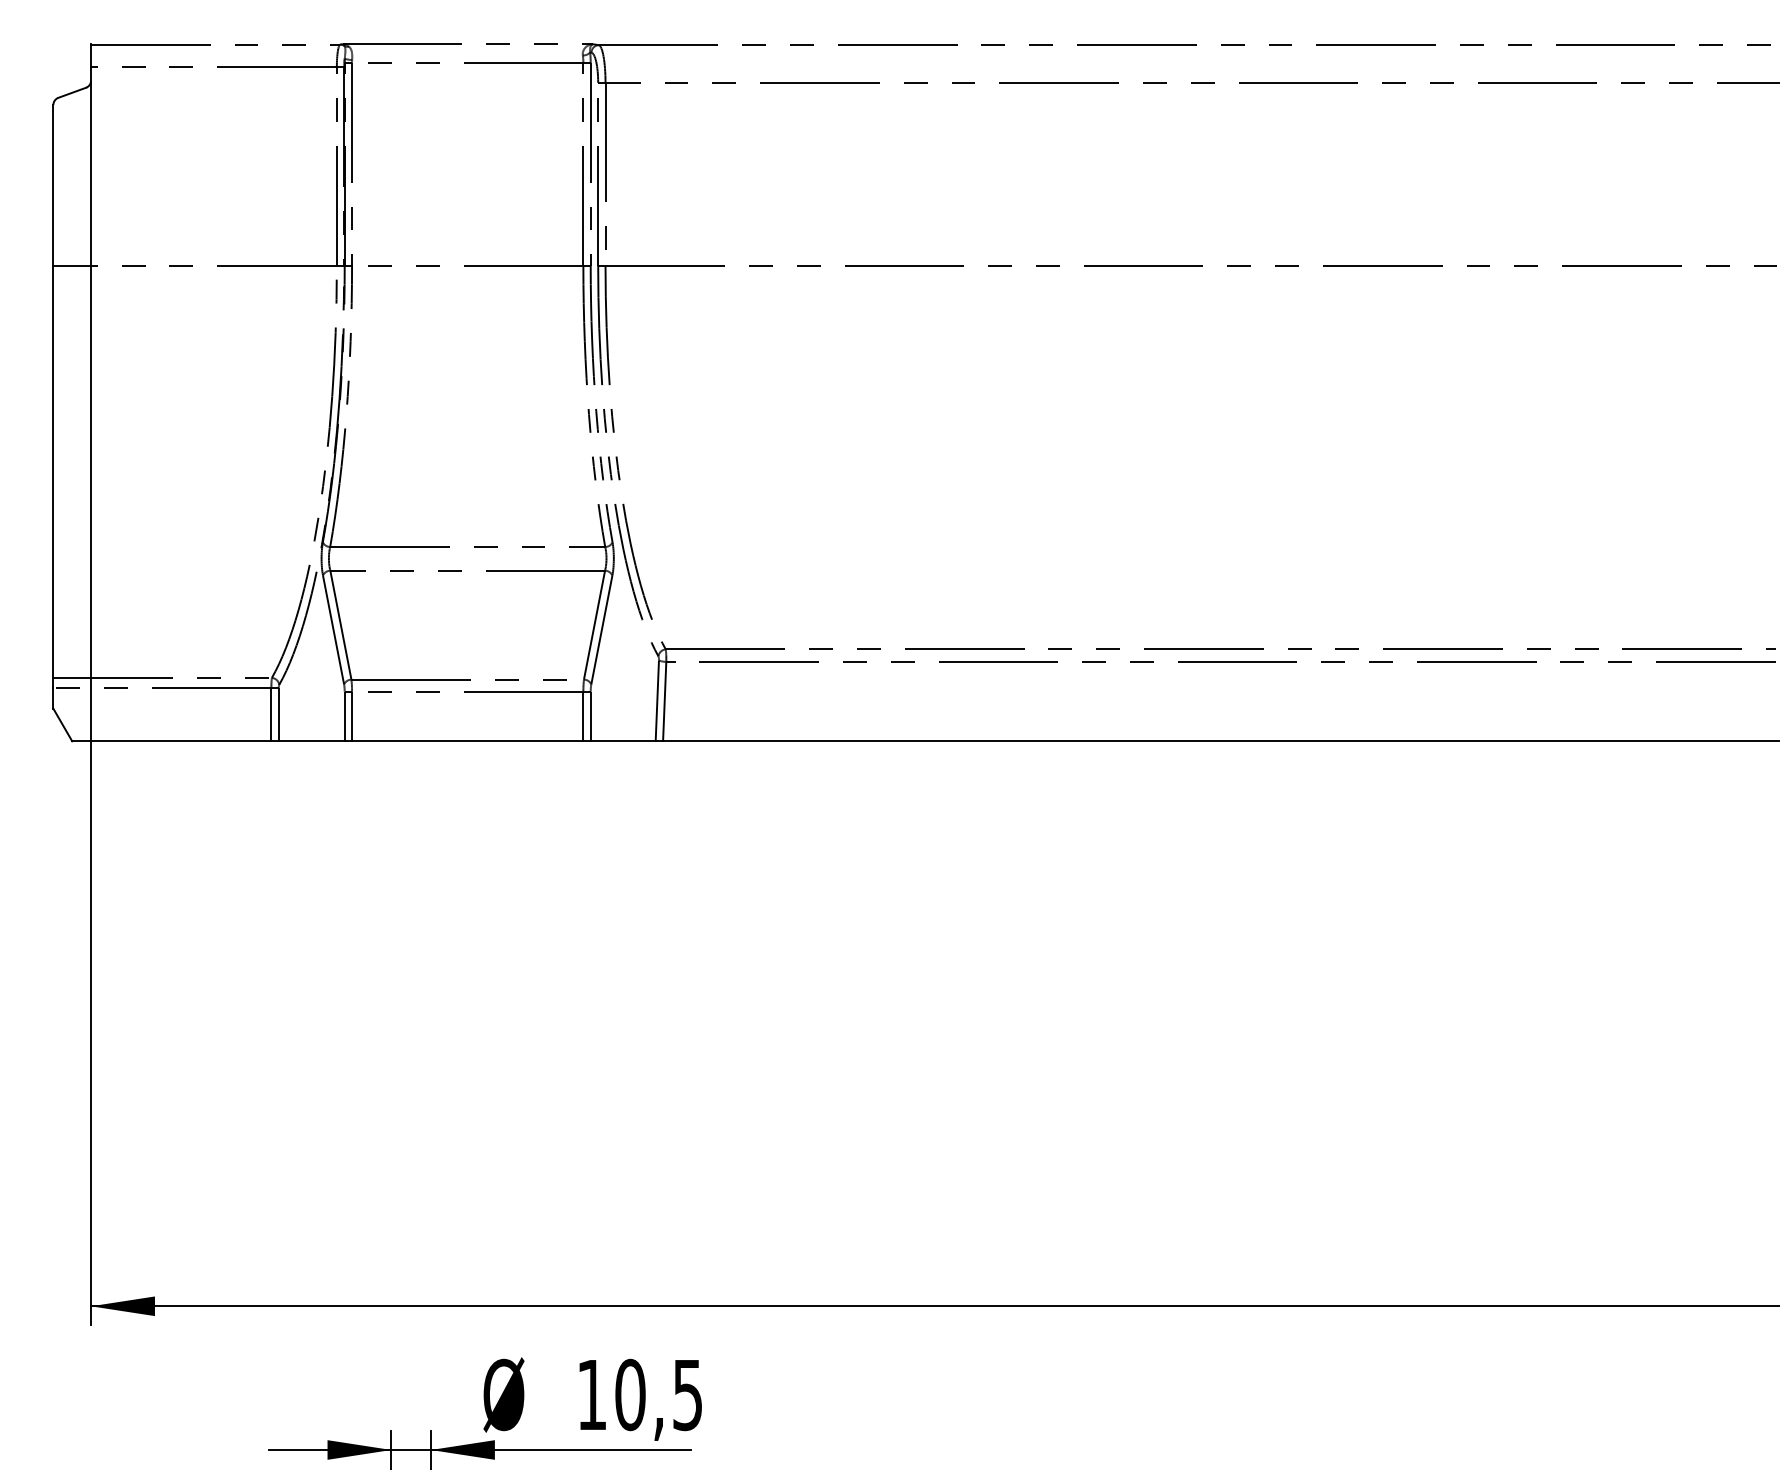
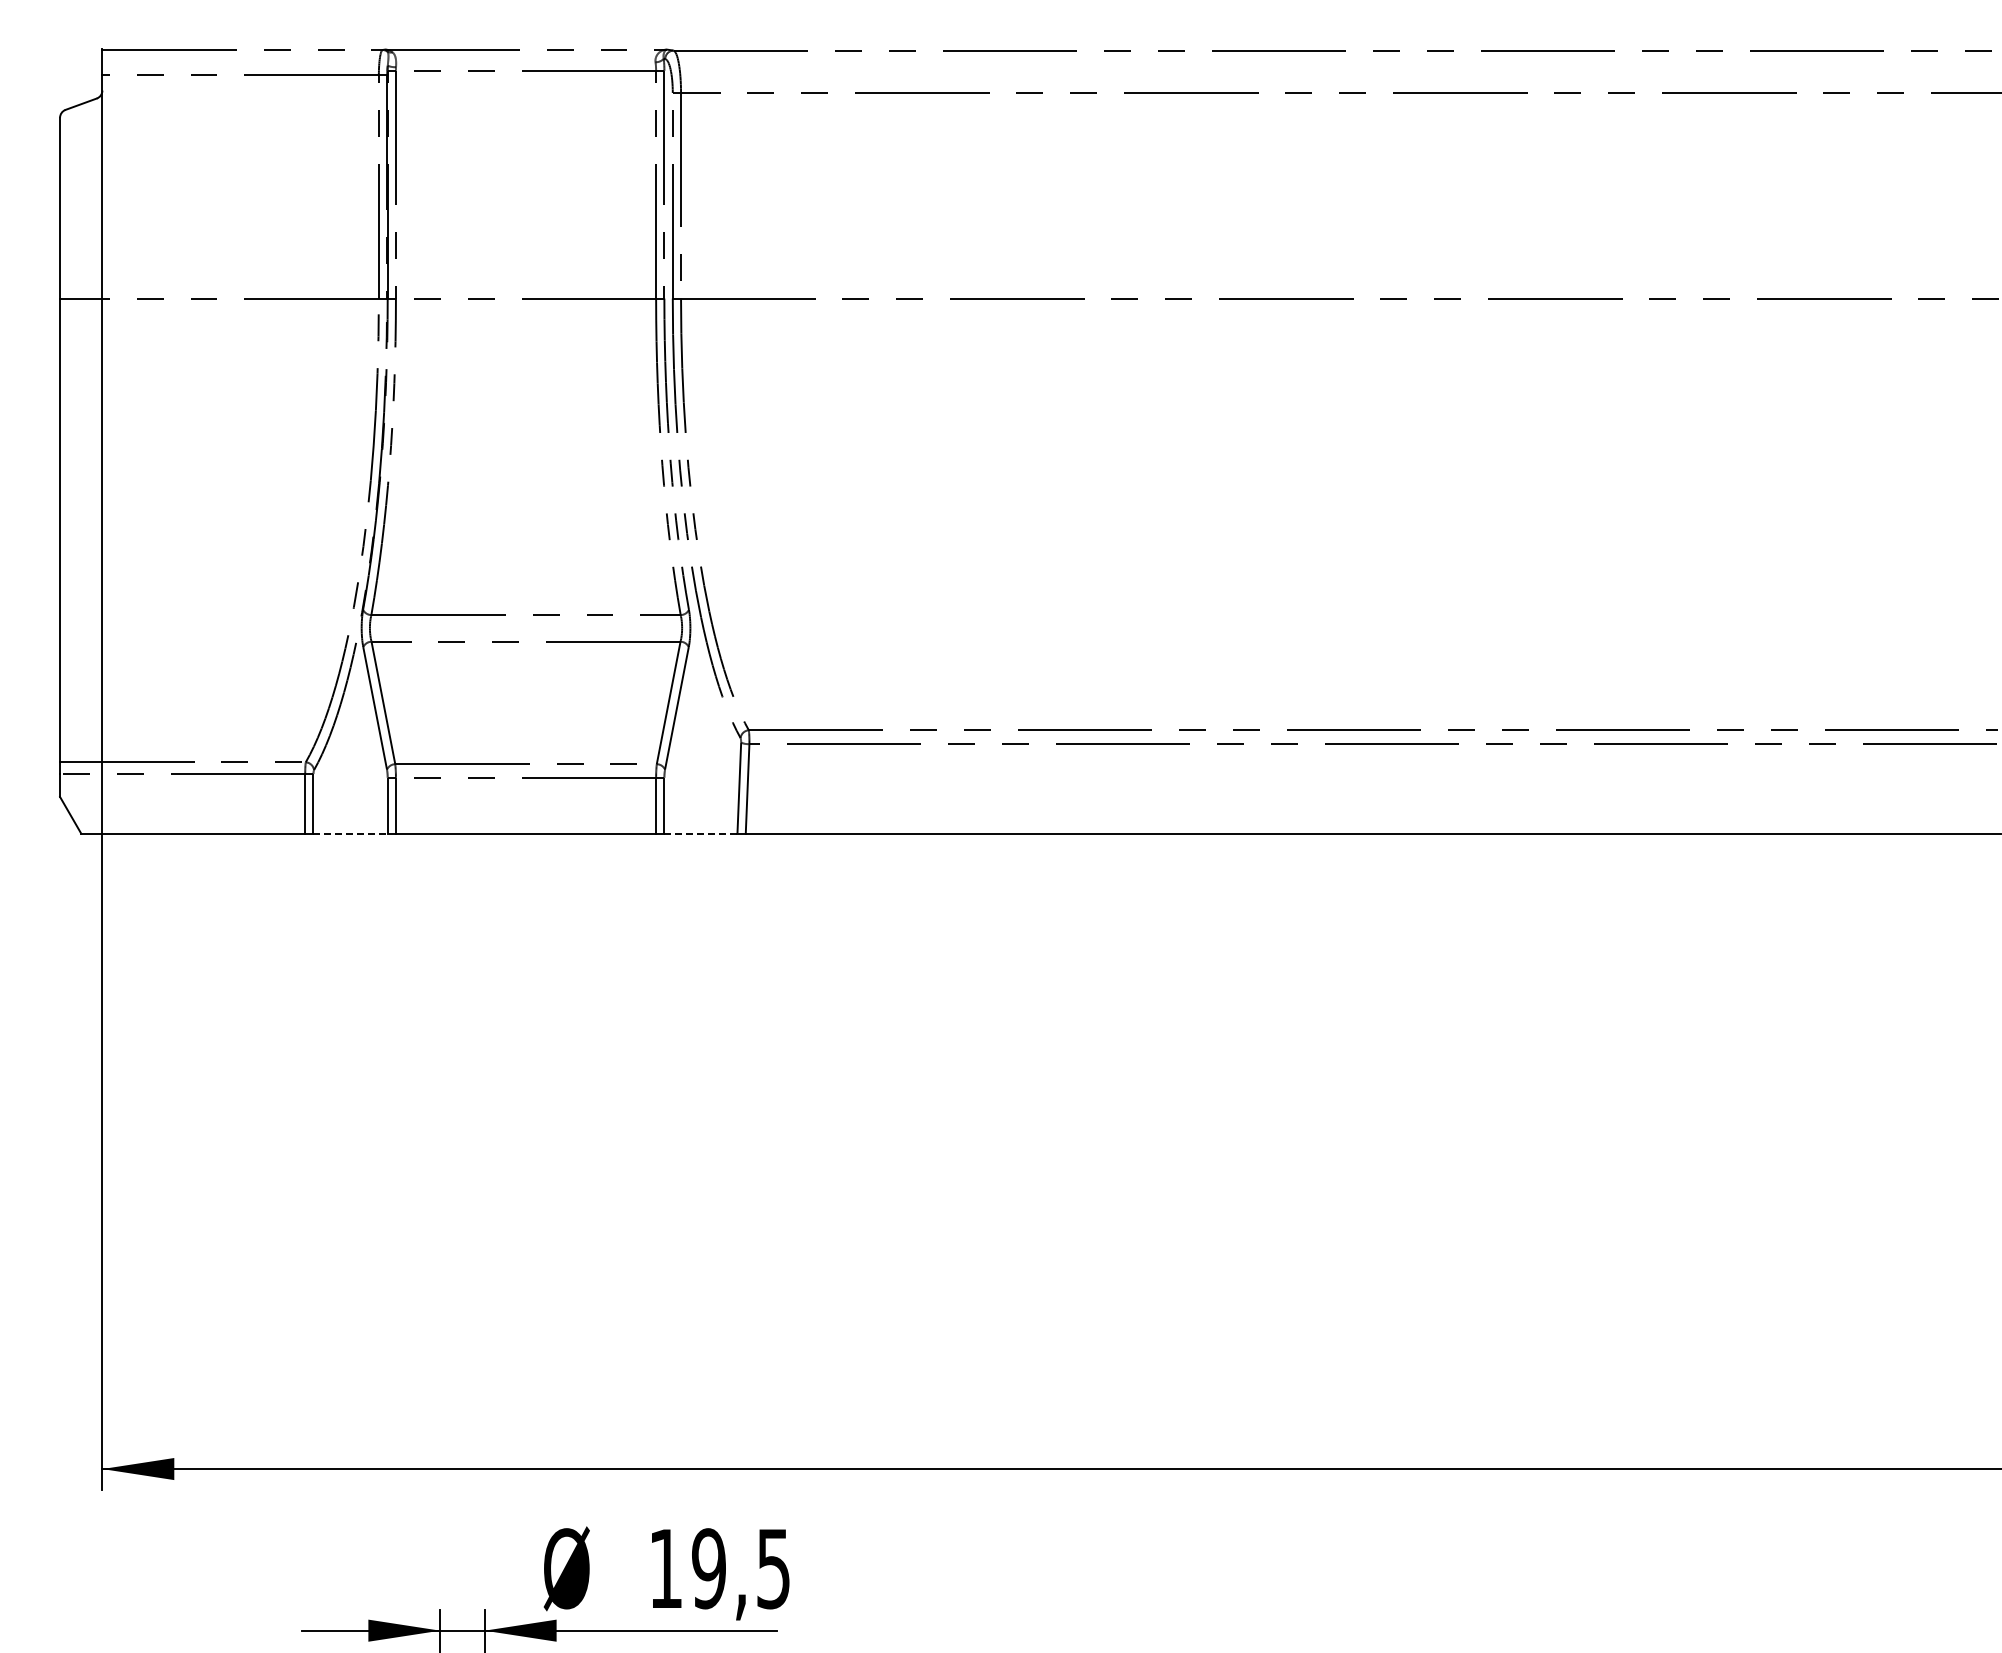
line: (312, 741) -> (351, 833), solid -> dashed
line: (622, 741) -> (700, 833), solid -> dashed
text: (630, 1394) -> (709, 1568), 10,5 -> 19,5

